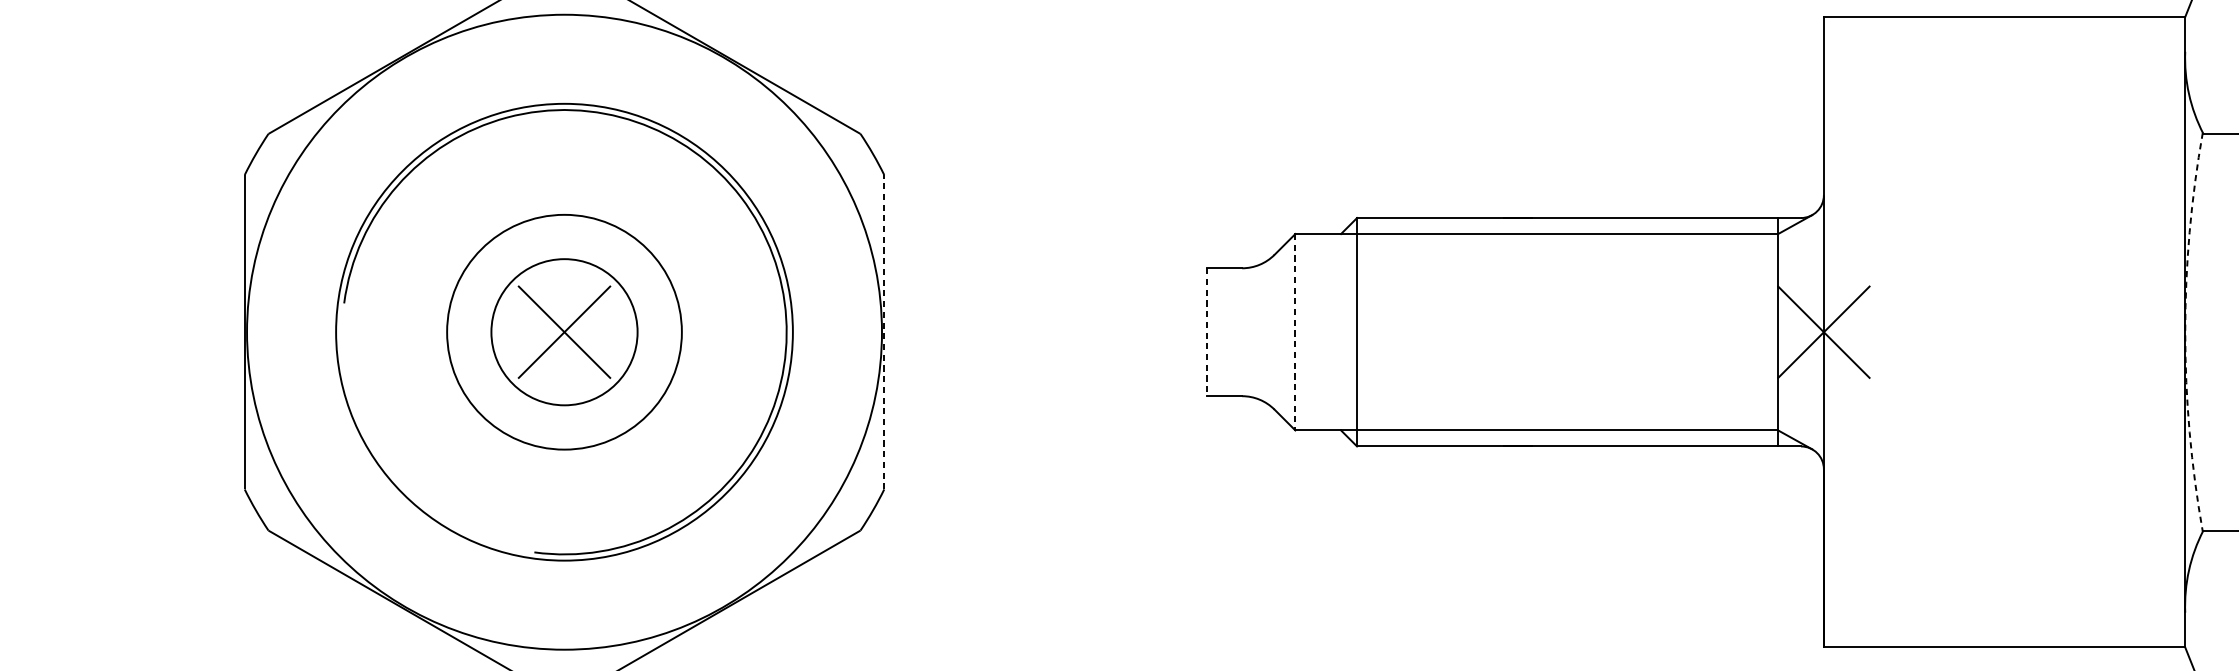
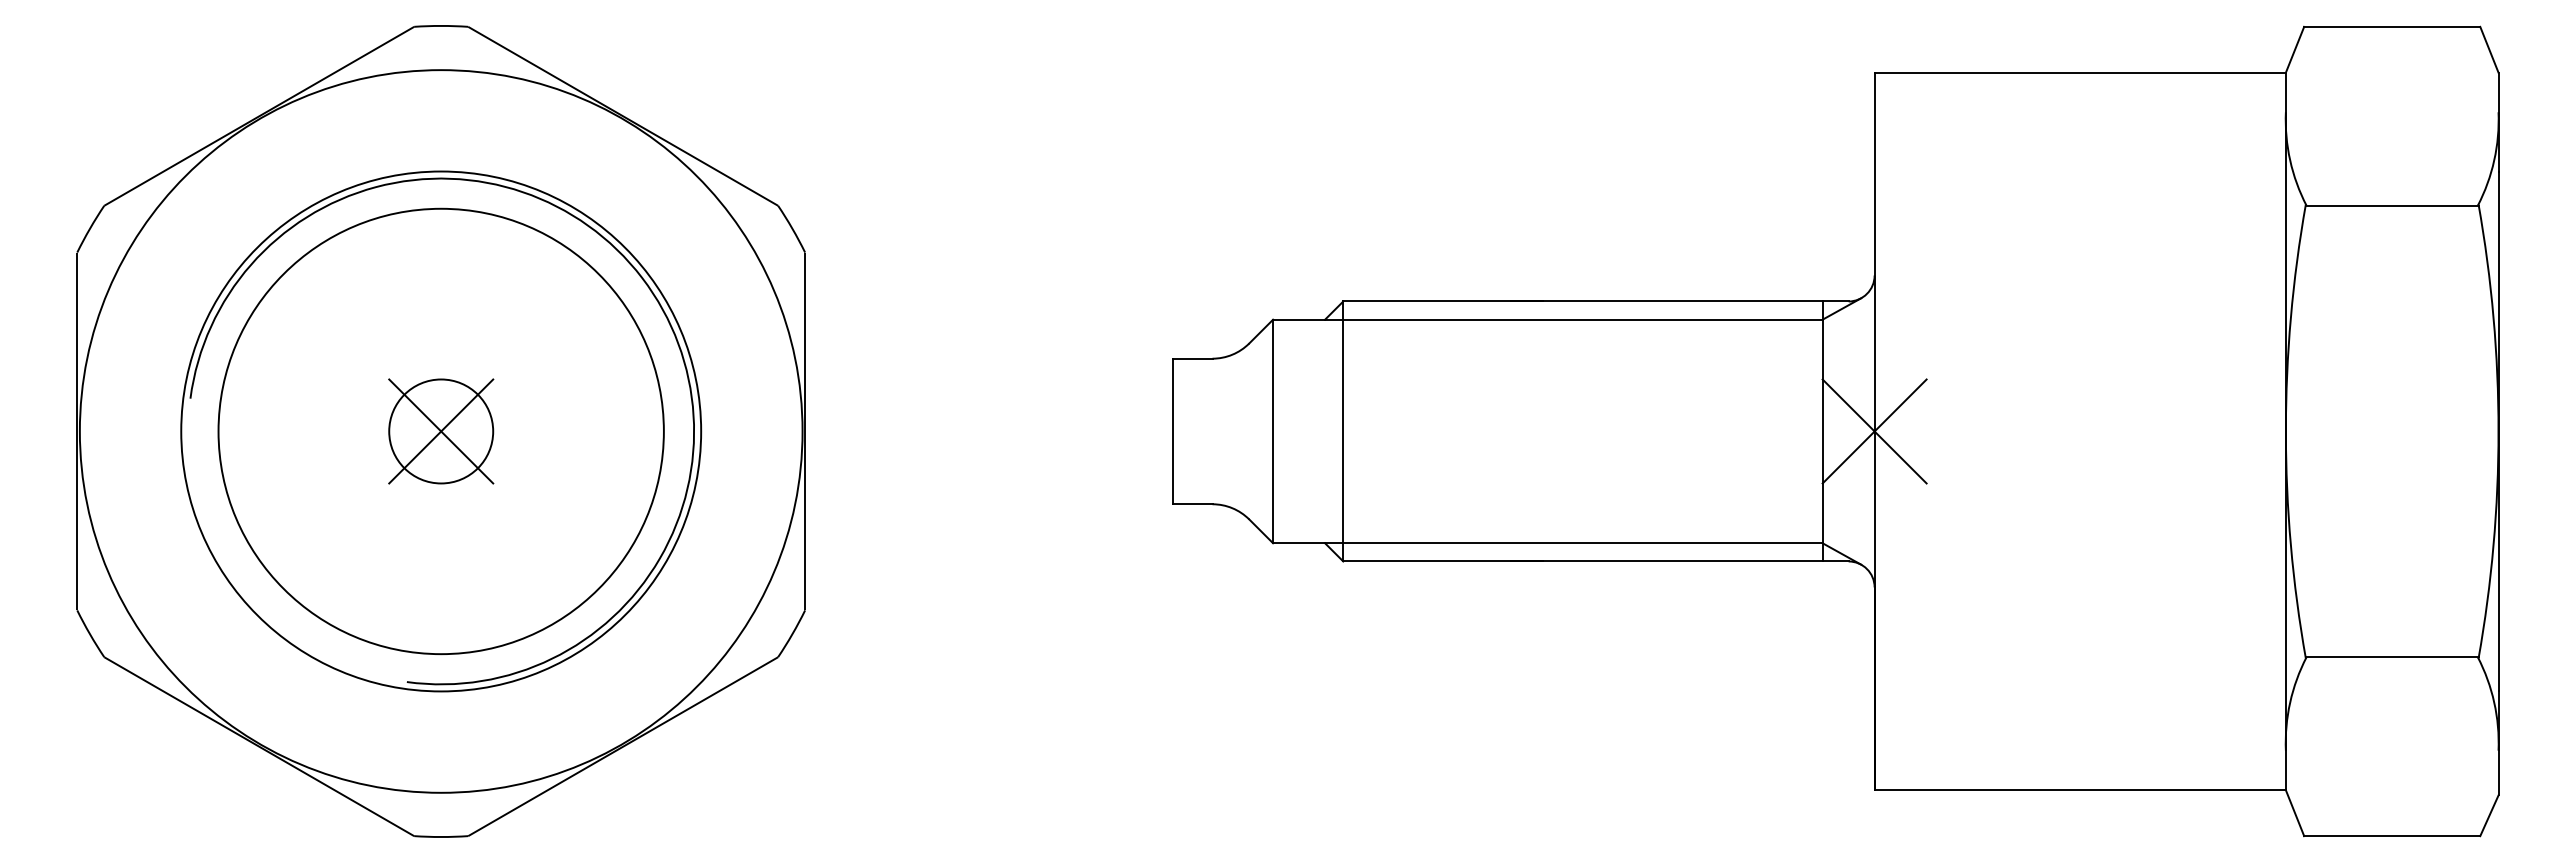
circle: (563, 332) -> (440, 431), size x1.67
circle: (564, 332) -> (441, 431), size x0.62
line: (884, 332) -> (805, 431), dashed -> solid
line: (1207, 332) -> (1172, 431), dashed -> solid
line: (1295, 332) -> (1273, 431), dashed -> solid
arc: (2184, 332) -> (2285, 431), dashed -> solid

